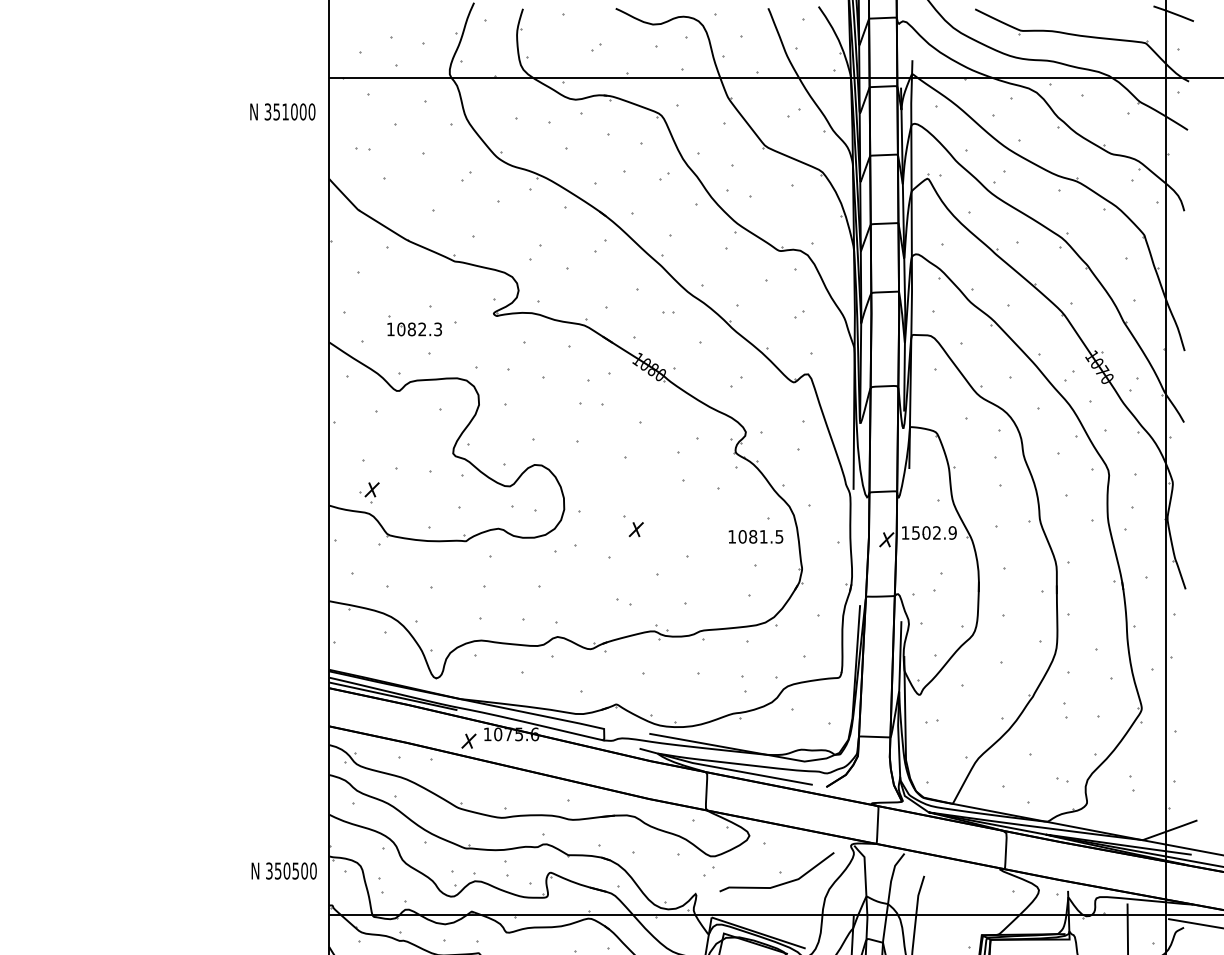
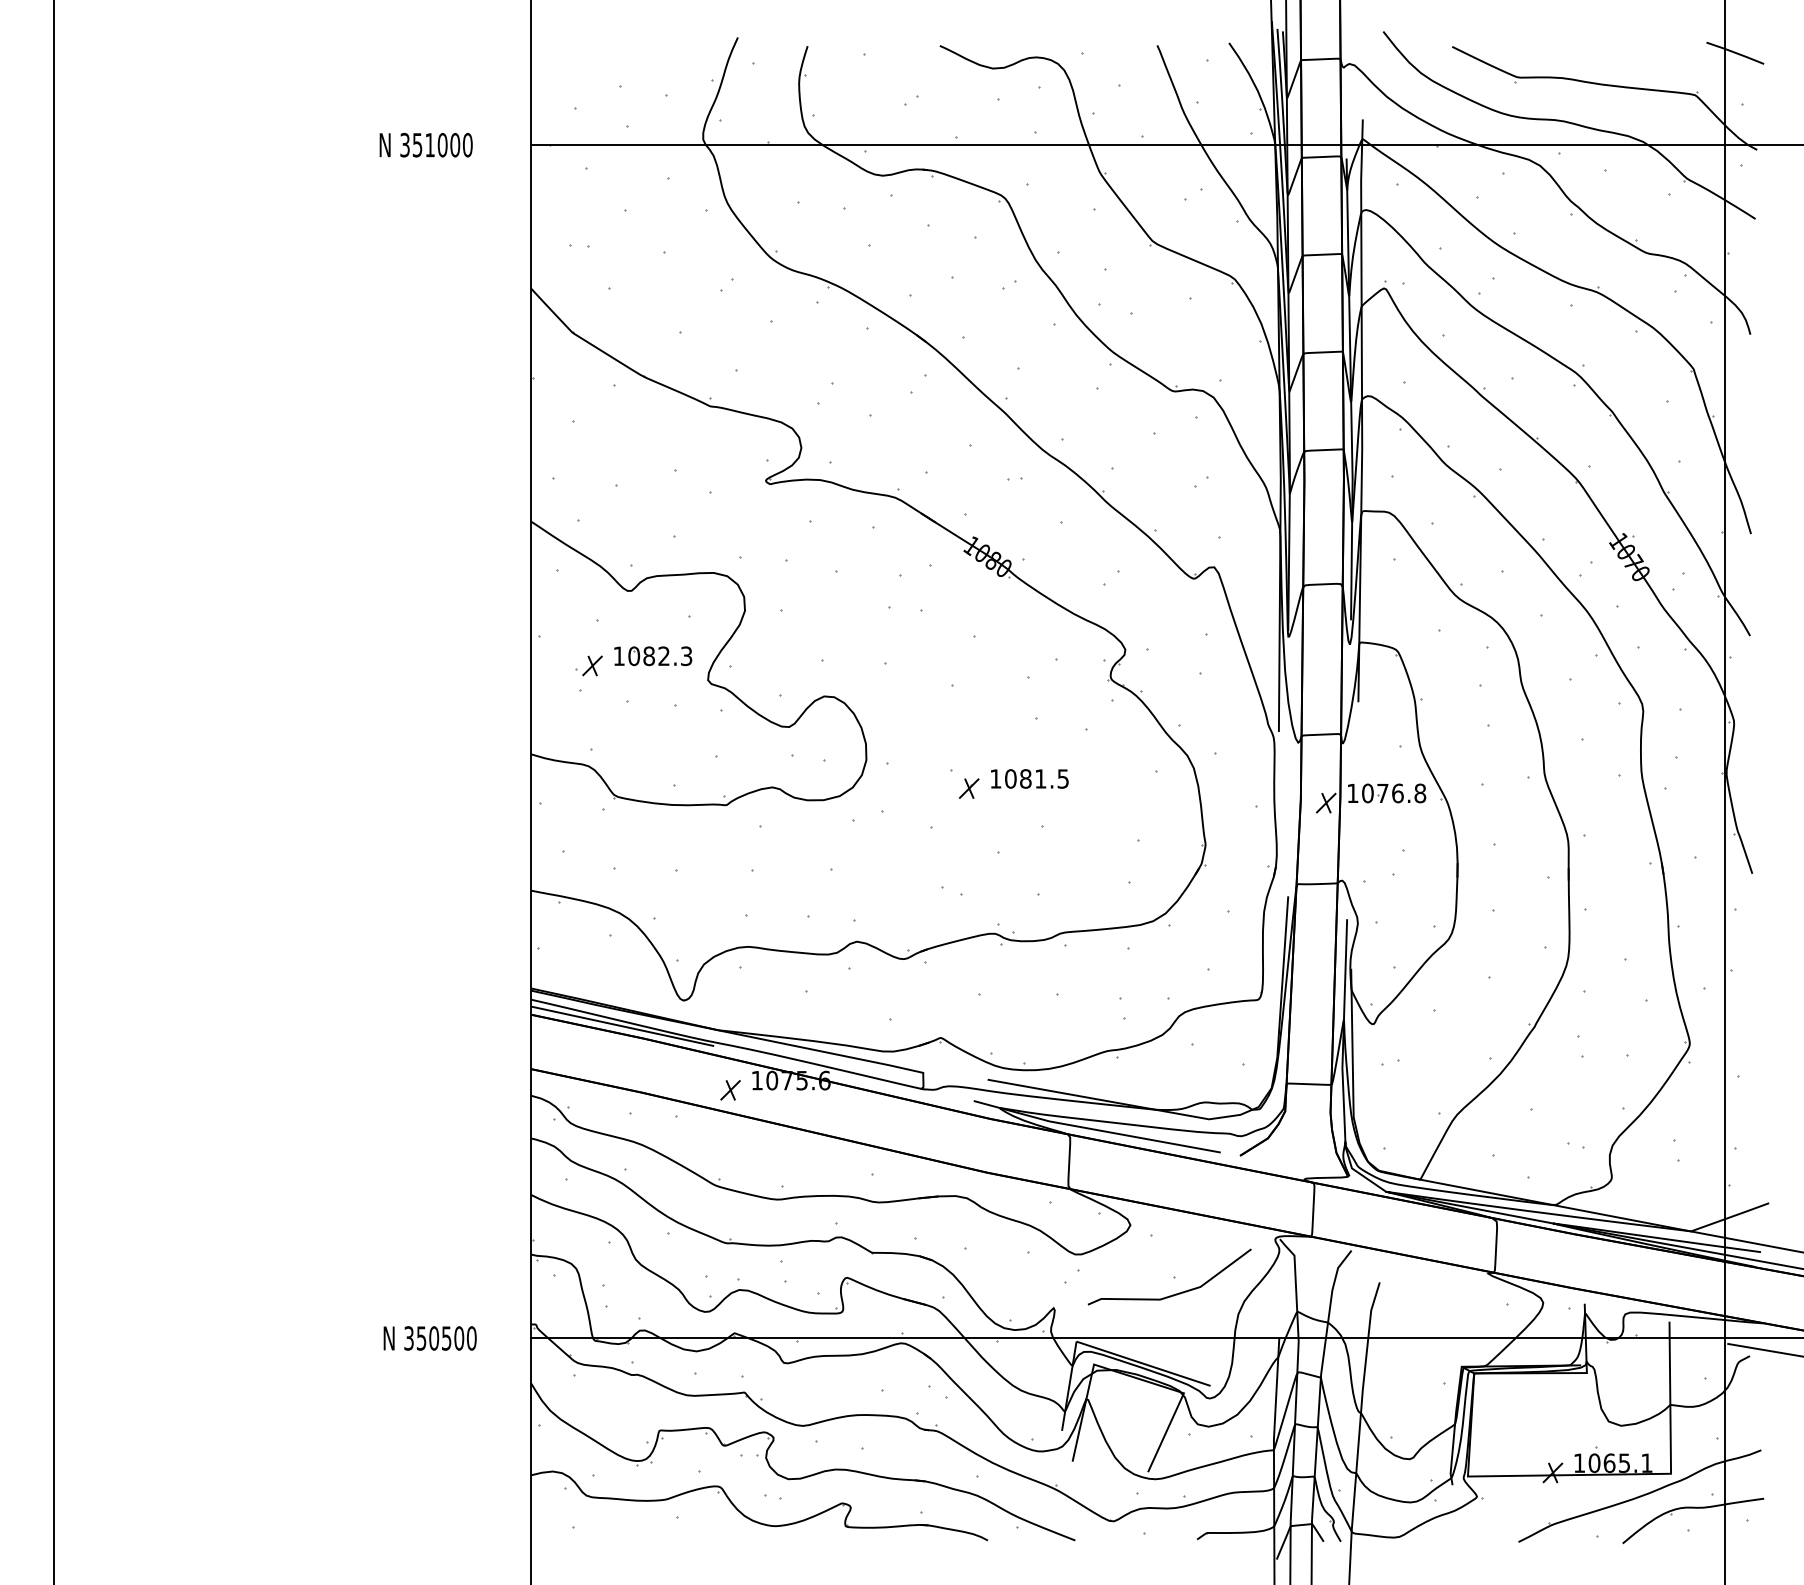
text: (282, 111) -> (425, 144), moved
part: (414, 329) -> (653, 656), moved
part: (369, 489) -> (588, 665), moved
text: (934, 533) -> (1394, 793), 1502.9 -> 1076.8
text: (755, 536) -> (1029, 778), moved
text: (283, 871) -> (429, 1338), moved

